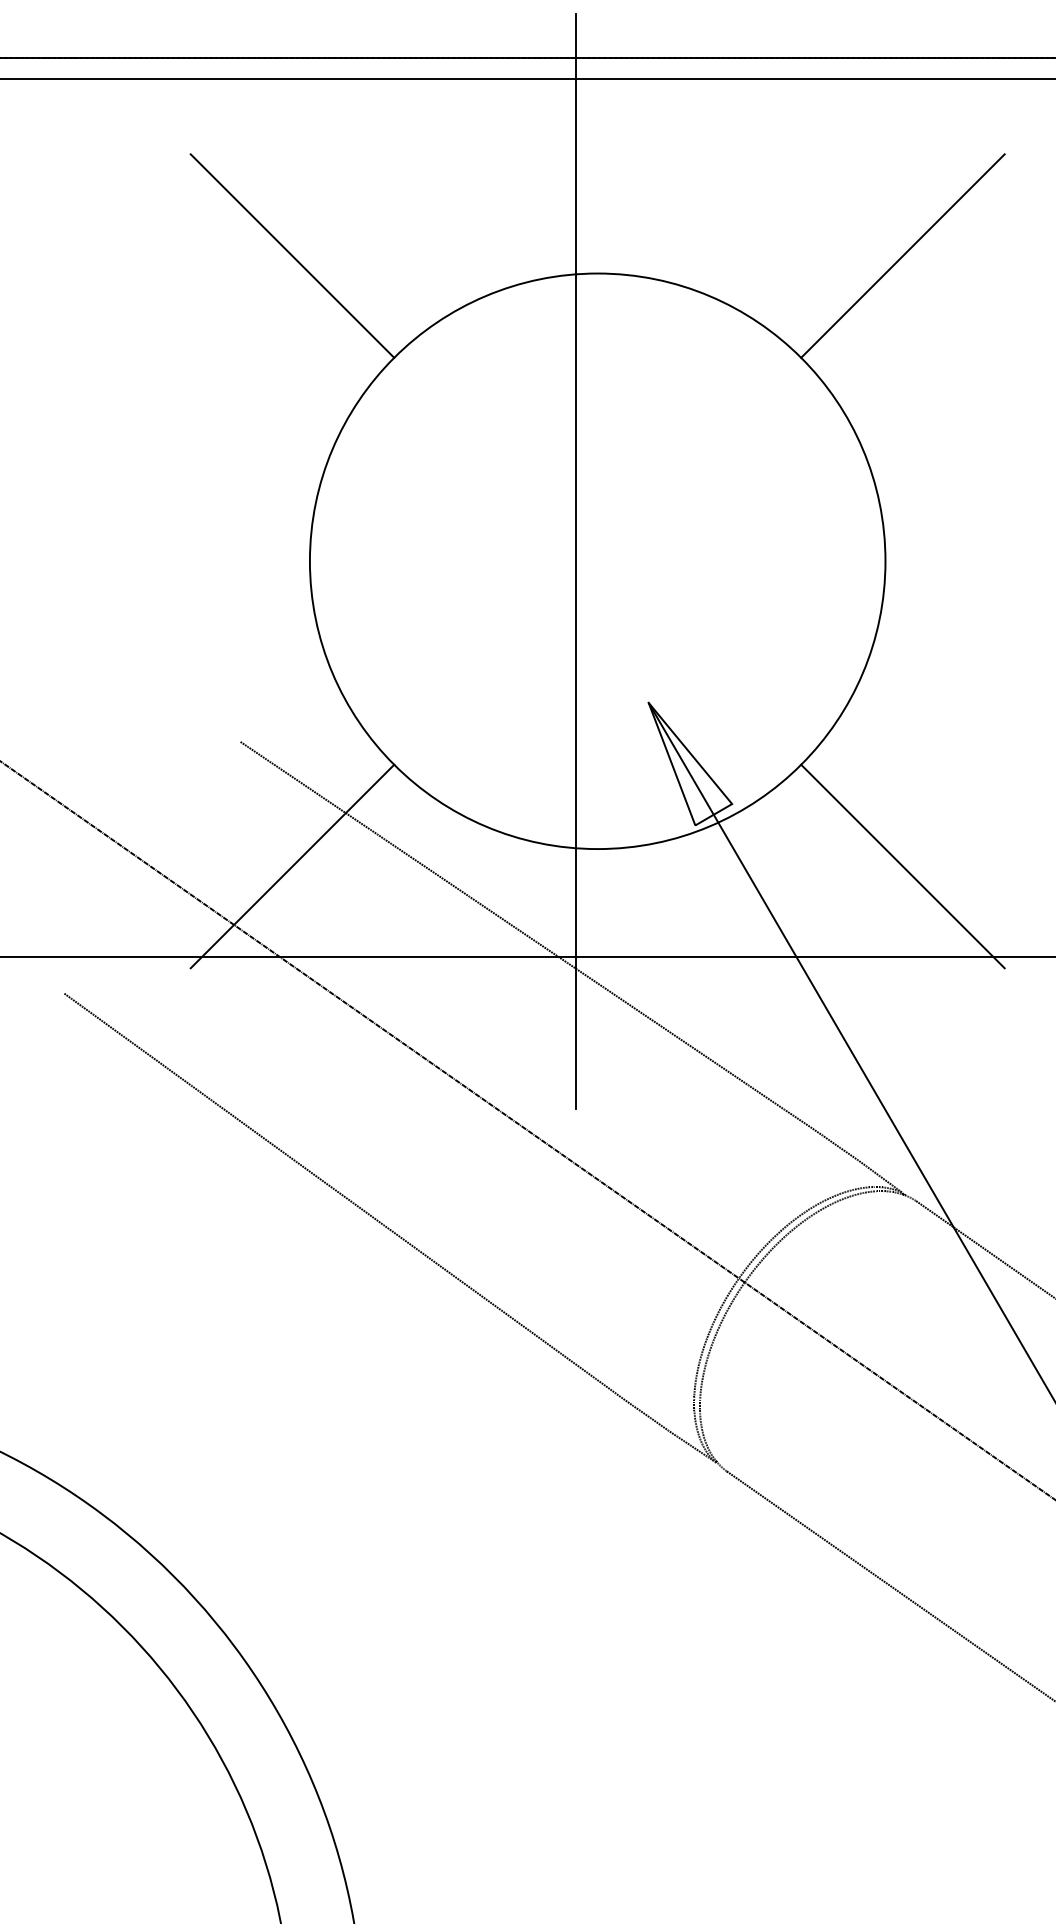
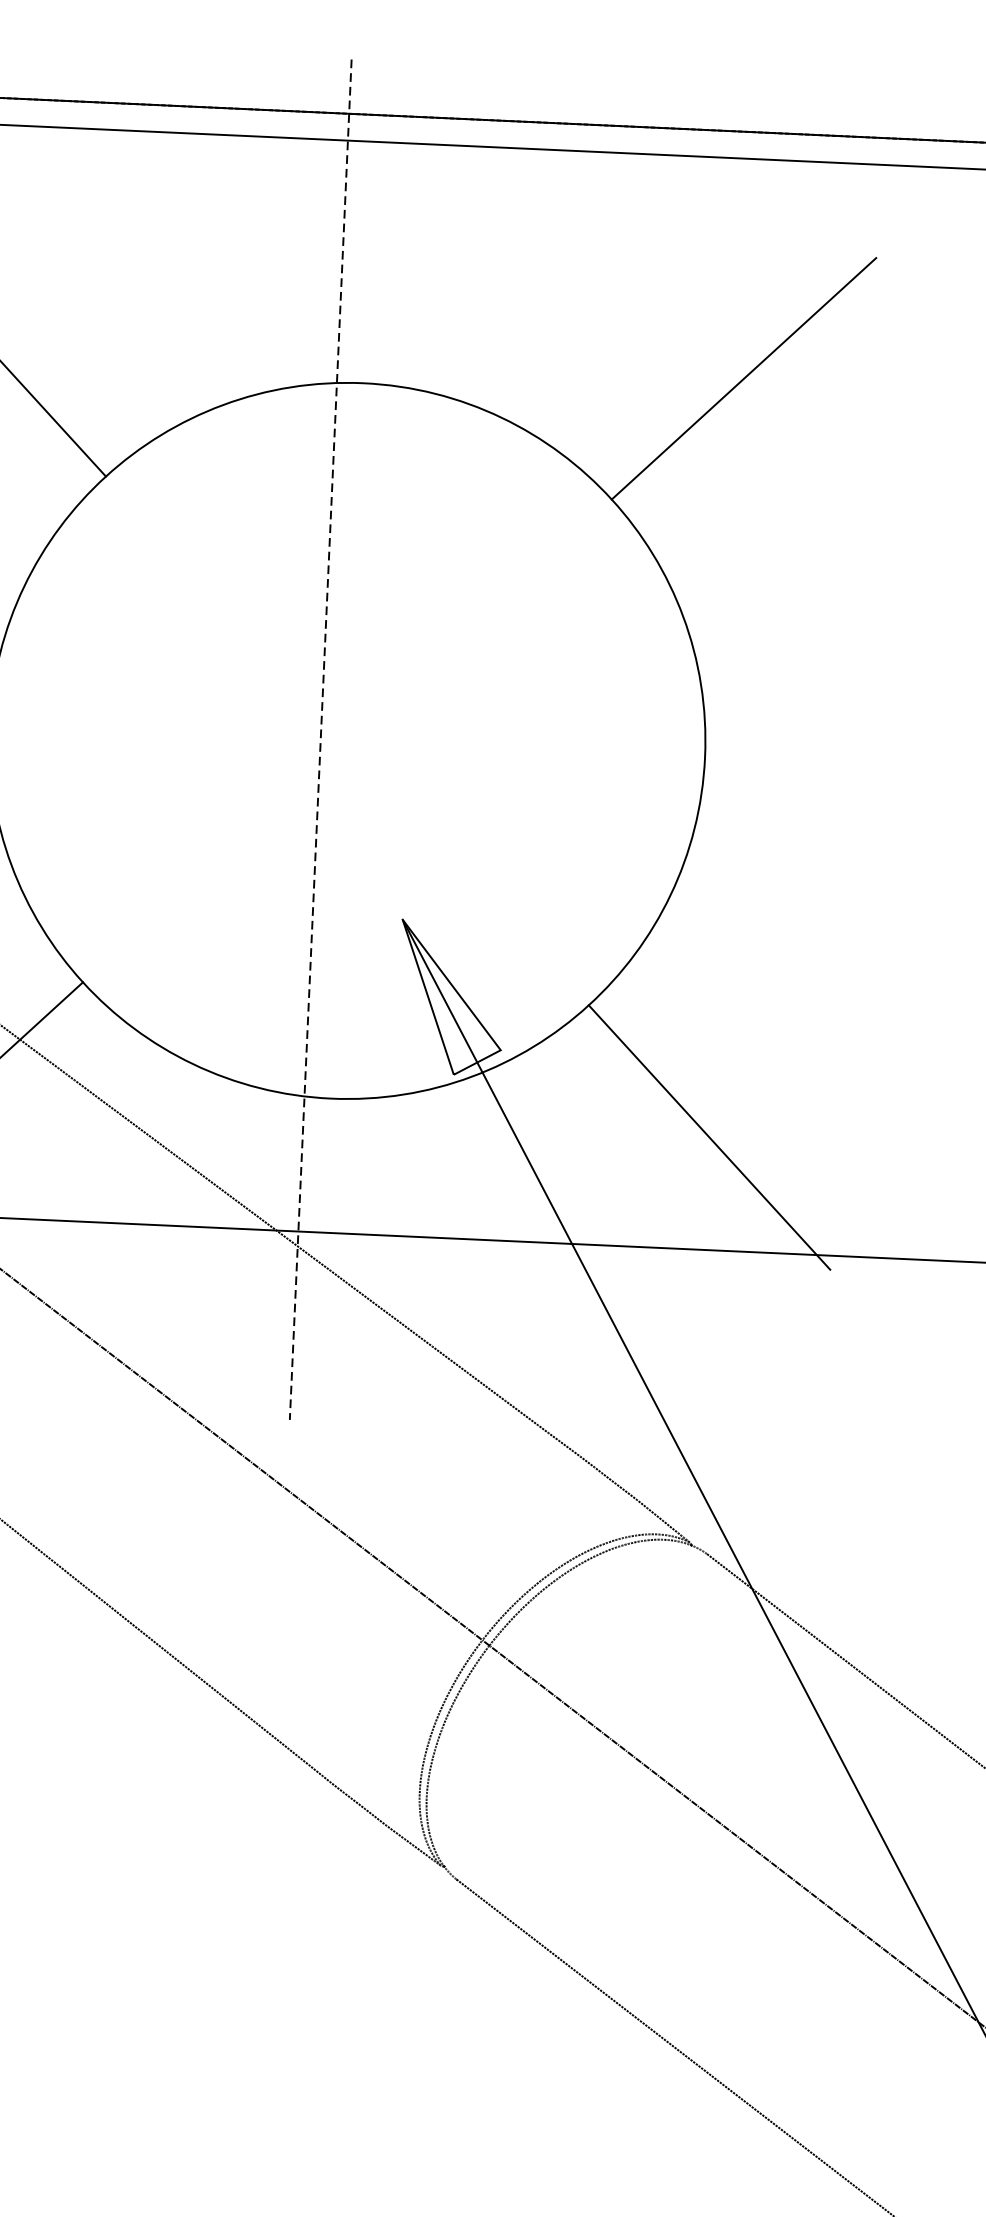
line: (576, 561) -> (321, 739), solid -> dashed

